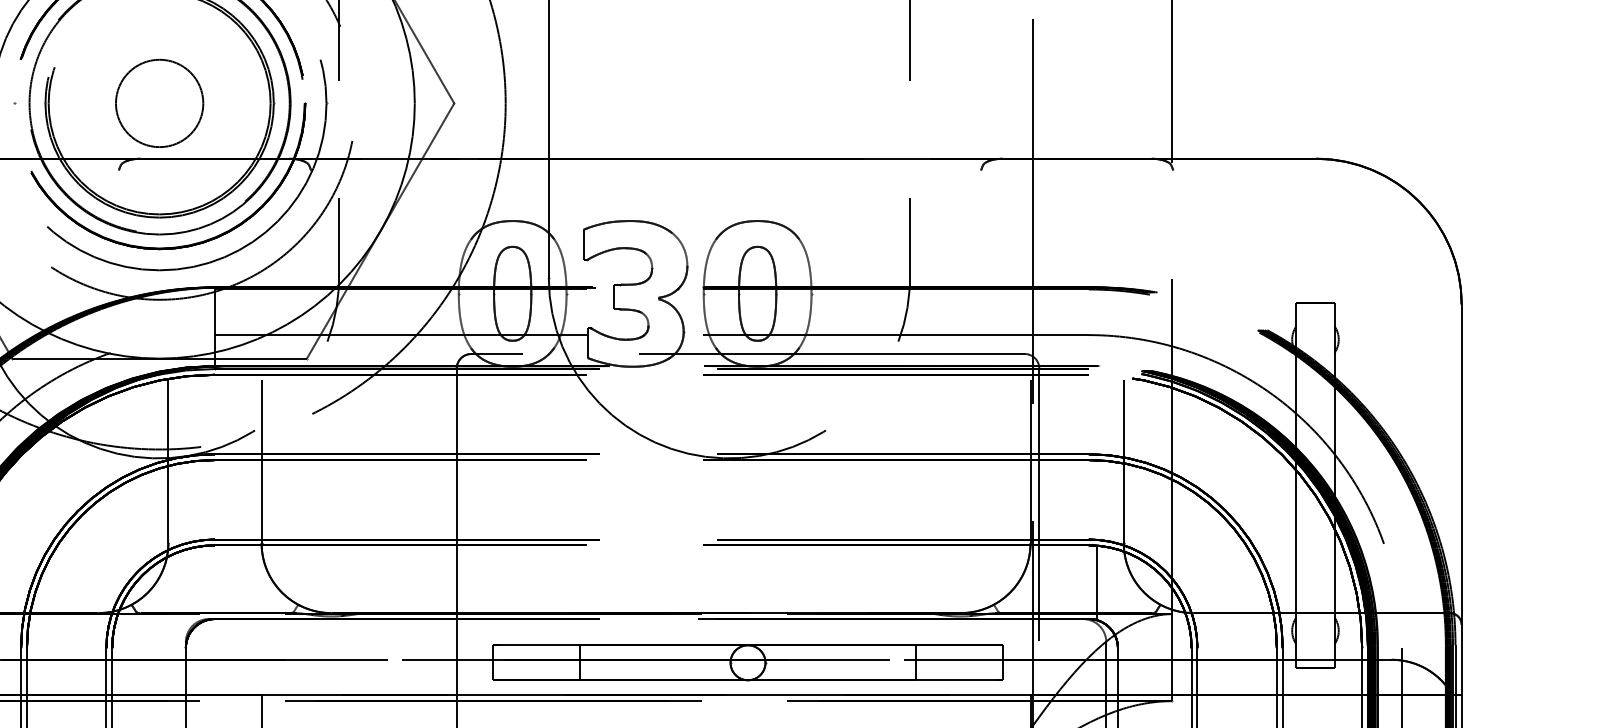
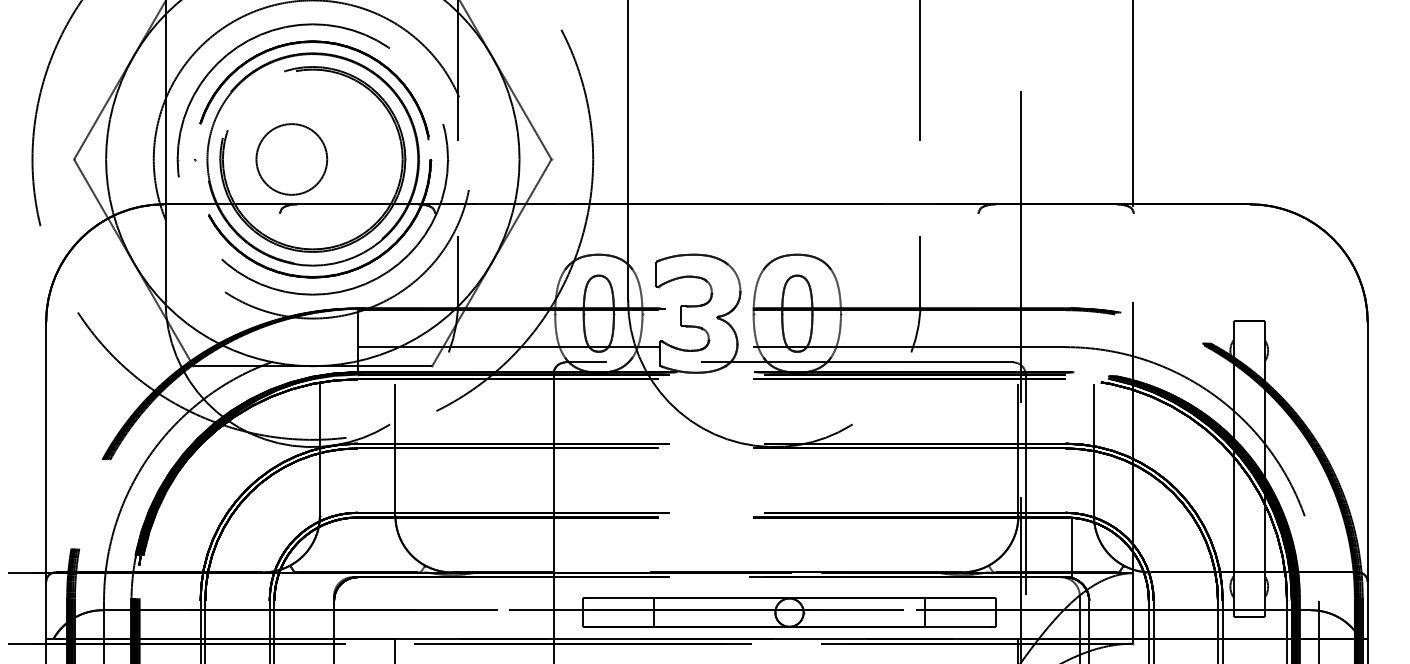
circle: (159, 103) -> (291, 159), moved

